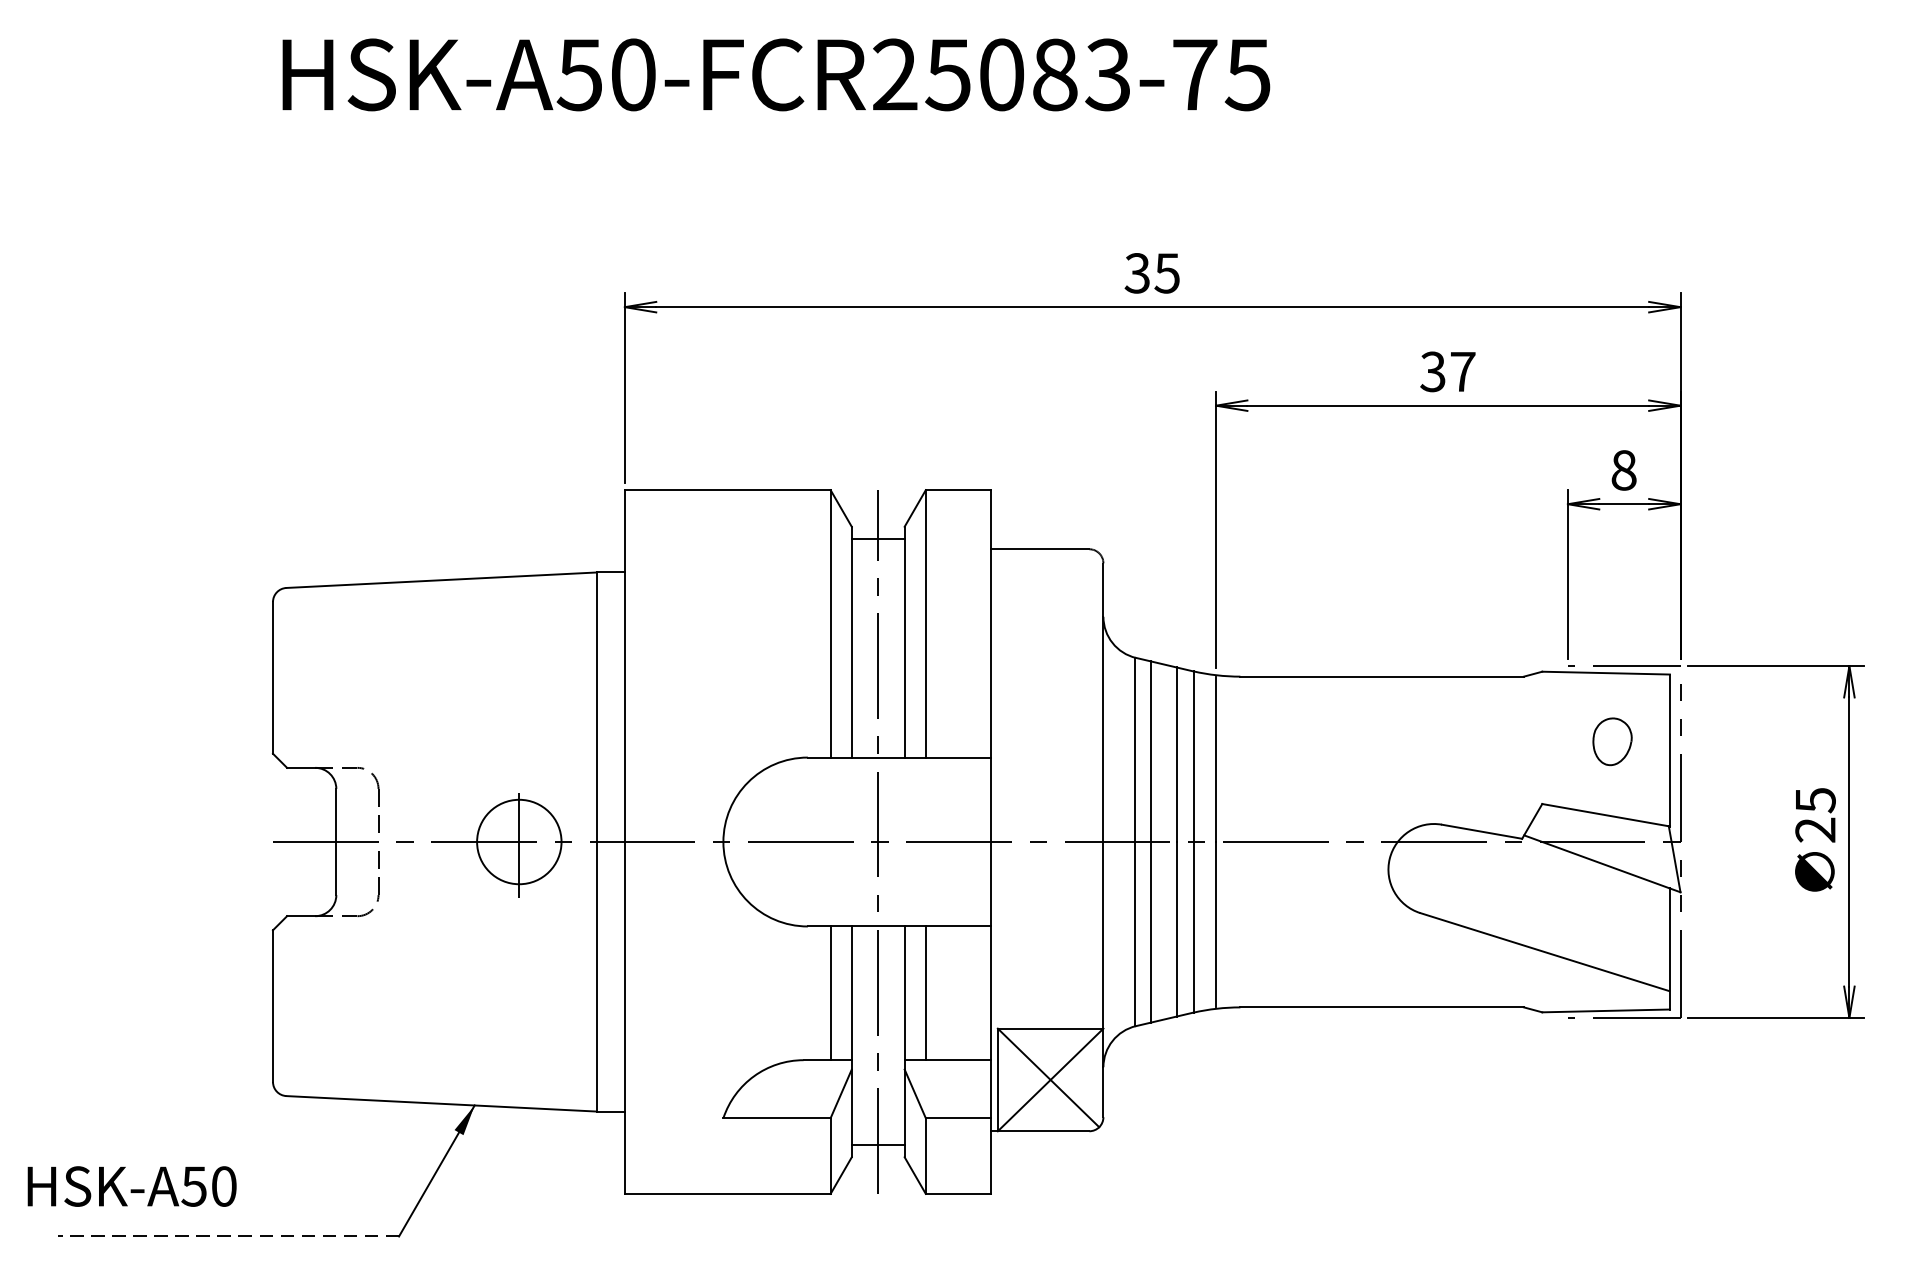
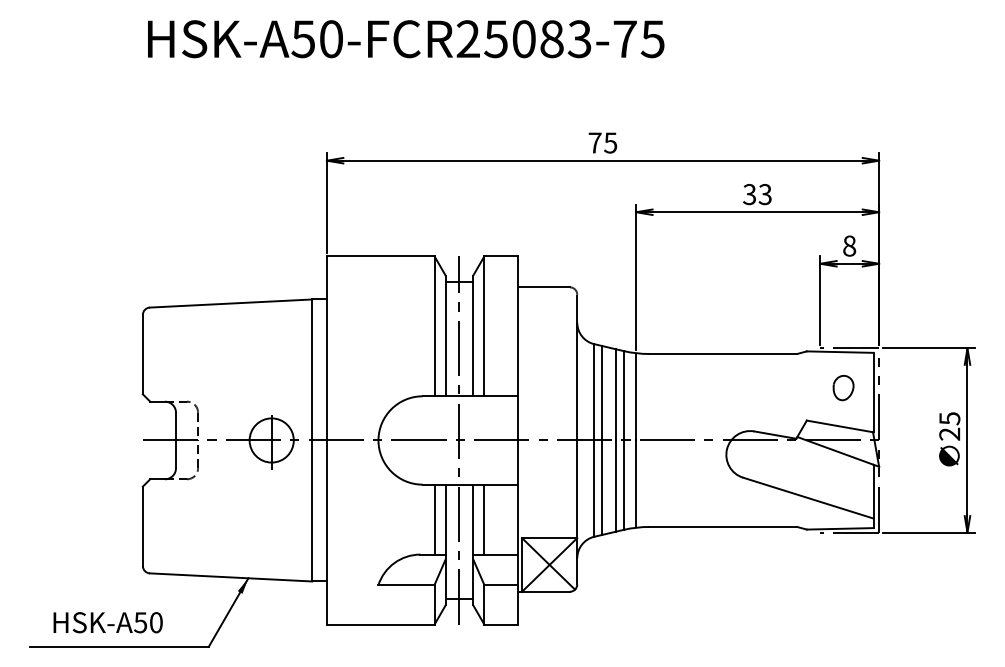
text: (1136, 272) -> (594, 142), 35 -> 75
text: (1461, 371) -> (764, 194), 37 -> 33
text: (130, 1186) -> (107, 622), moved
line: (226, 1235) -> (118, 646), dashed -> solid

